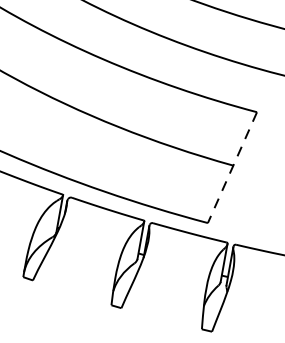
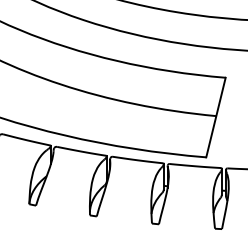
line: (231, 167) -> (215, 117), dashed -> solid

